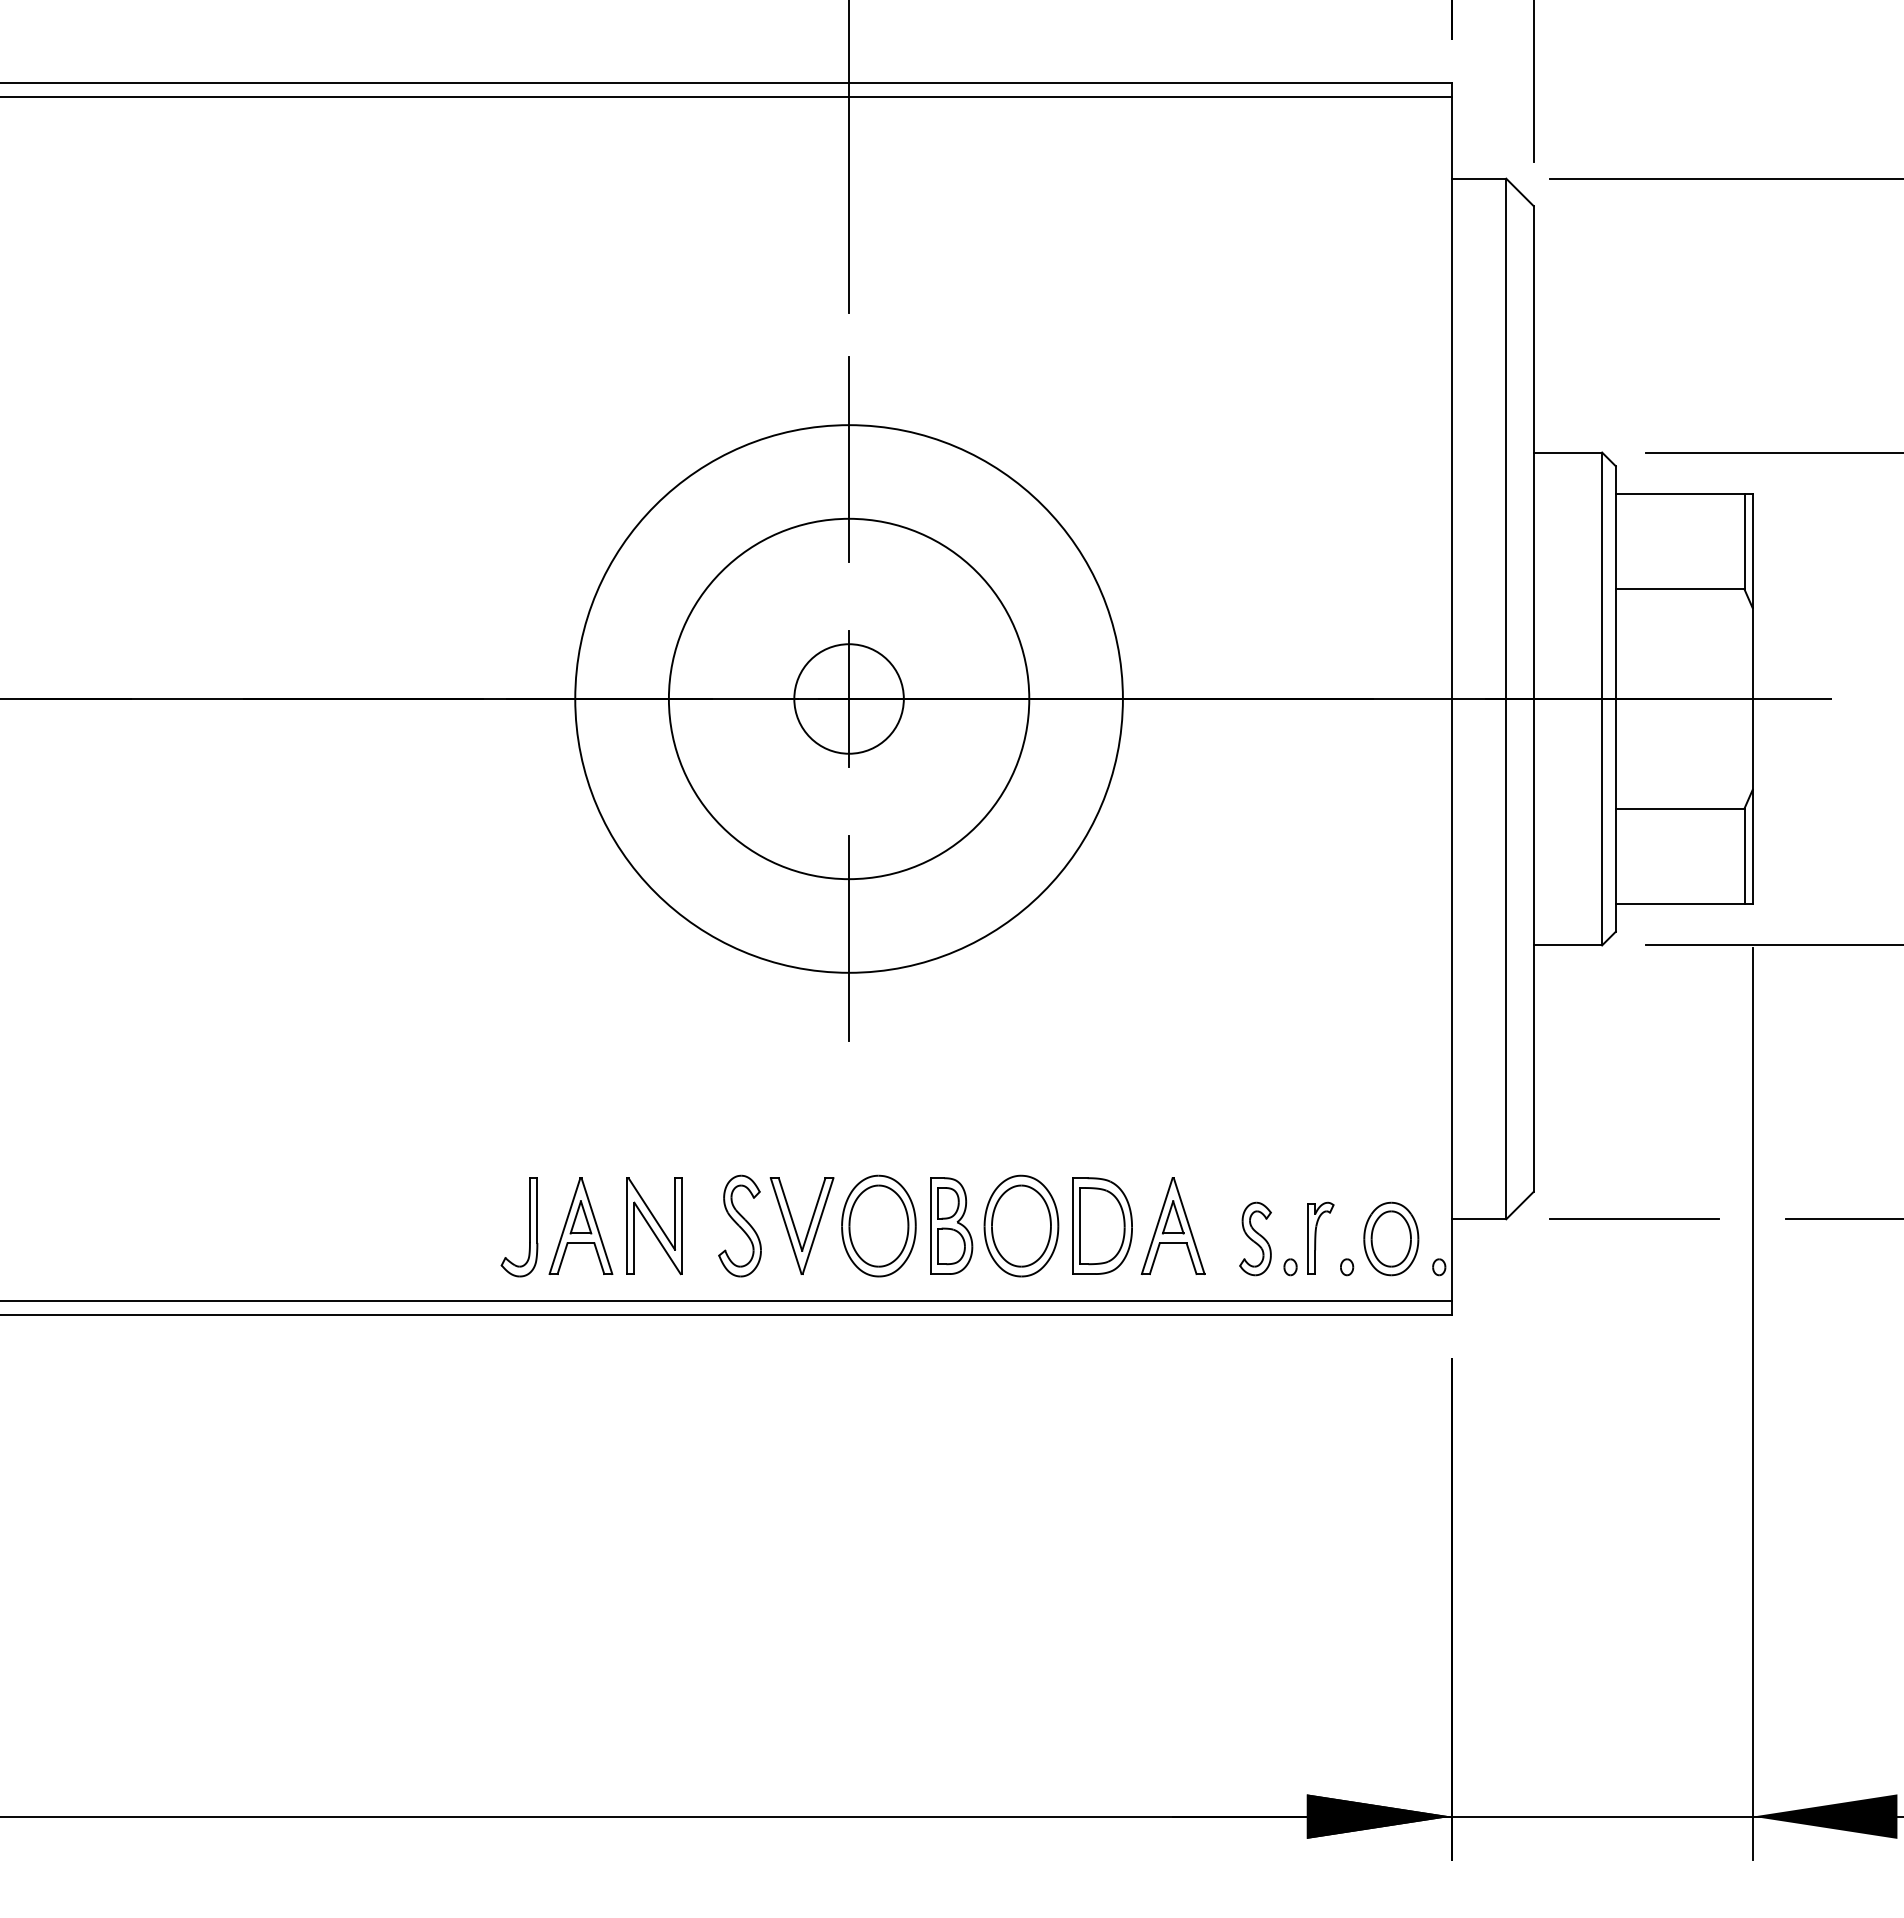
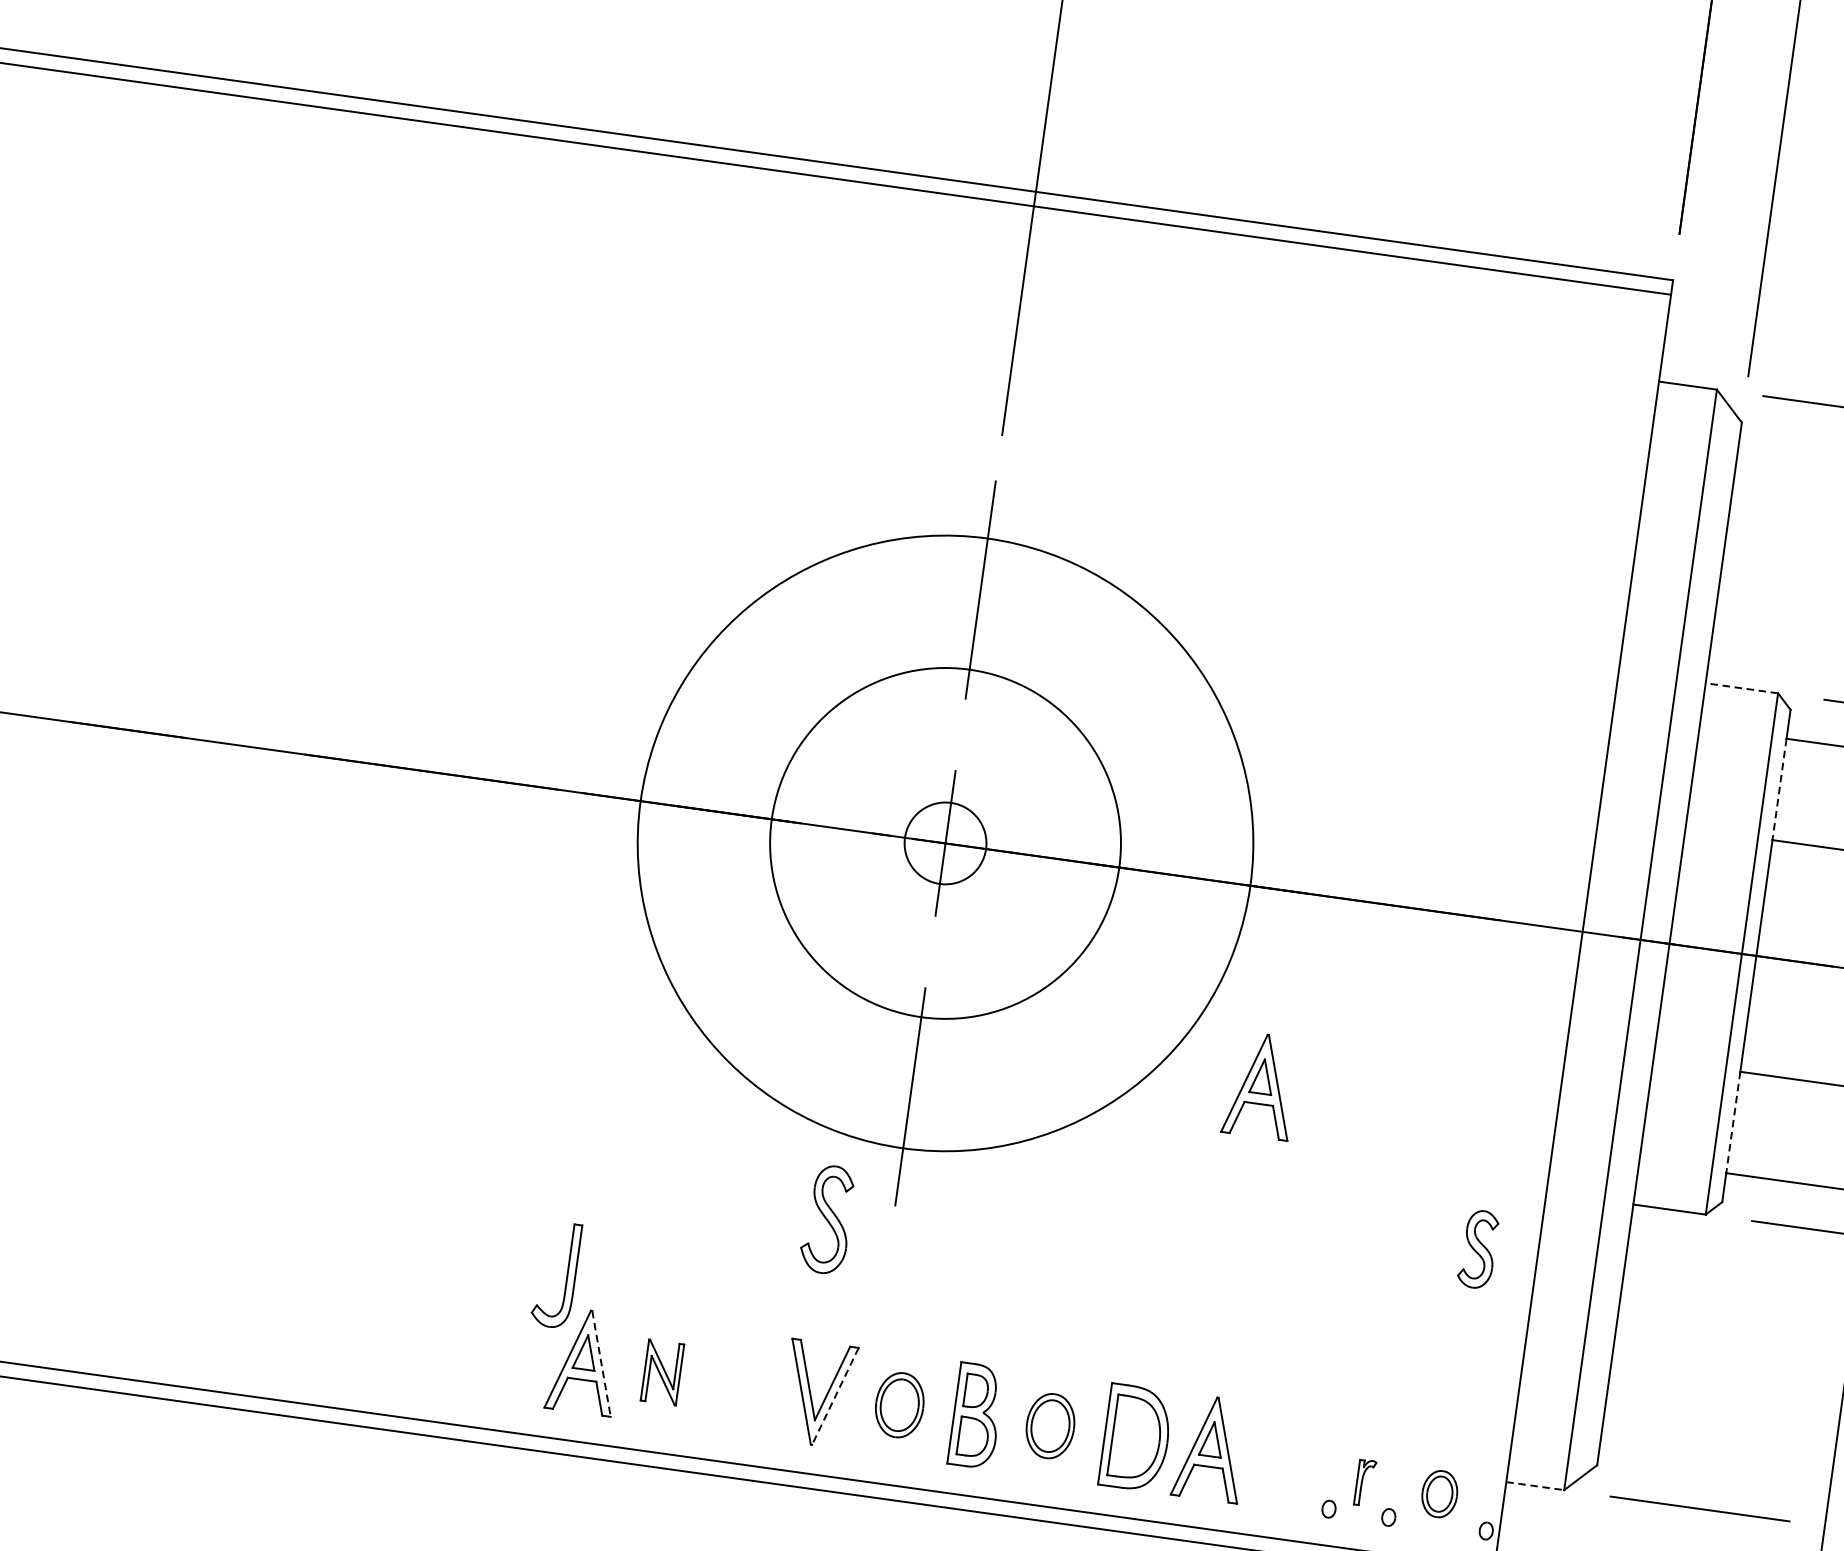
line: (1567, 452) -> (1741, 688), solid -> dashed
line: (1615, 541) -> (1779, 789), solid -> dashed
circle: (848, 698) -> (944, 842), size x0.6
circle: (848, 698) -> (944, 842), size x0.7
circle: (848, 698) -> (944, 842), size x1.6
line: (1615, 856) -> (1732, 1122), solid -> dashed
part: (1172, 882) -> (1260, 1084), added
line: (1479, 1219) -> (1535, 1486), solid -> dashed
part: (739, 1225) -> (827, 1218), moved
part: (878, 1225) -> (899, 1404), size x0.6
part: (1021, 1225) -> (1050, 1425), size x0.6
line: (597, 1226) -> (602, 1364), solid -> dashed
part: (654, 1226) -> (662, 1372), size x0.6
line: (817, 1226) -> (834, 1396), solid -> dashed
part: (529, 1227) -> (566, 1276), moved
part: (1320, 1237) -> (1365, 1482), size x0.6
part: (1255, 1238) -> (1478, 1248), moved
part: (1391, 1238) -> (1439, 1493), size x0.6

